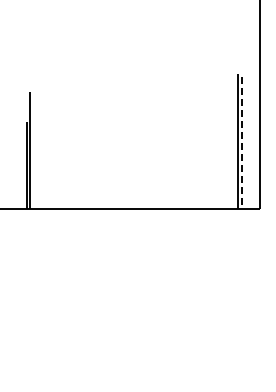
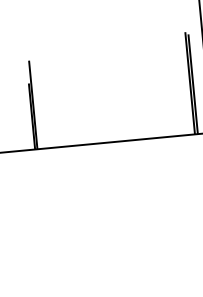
line: (242, 143) -> (193, 84), dashed -> solid

